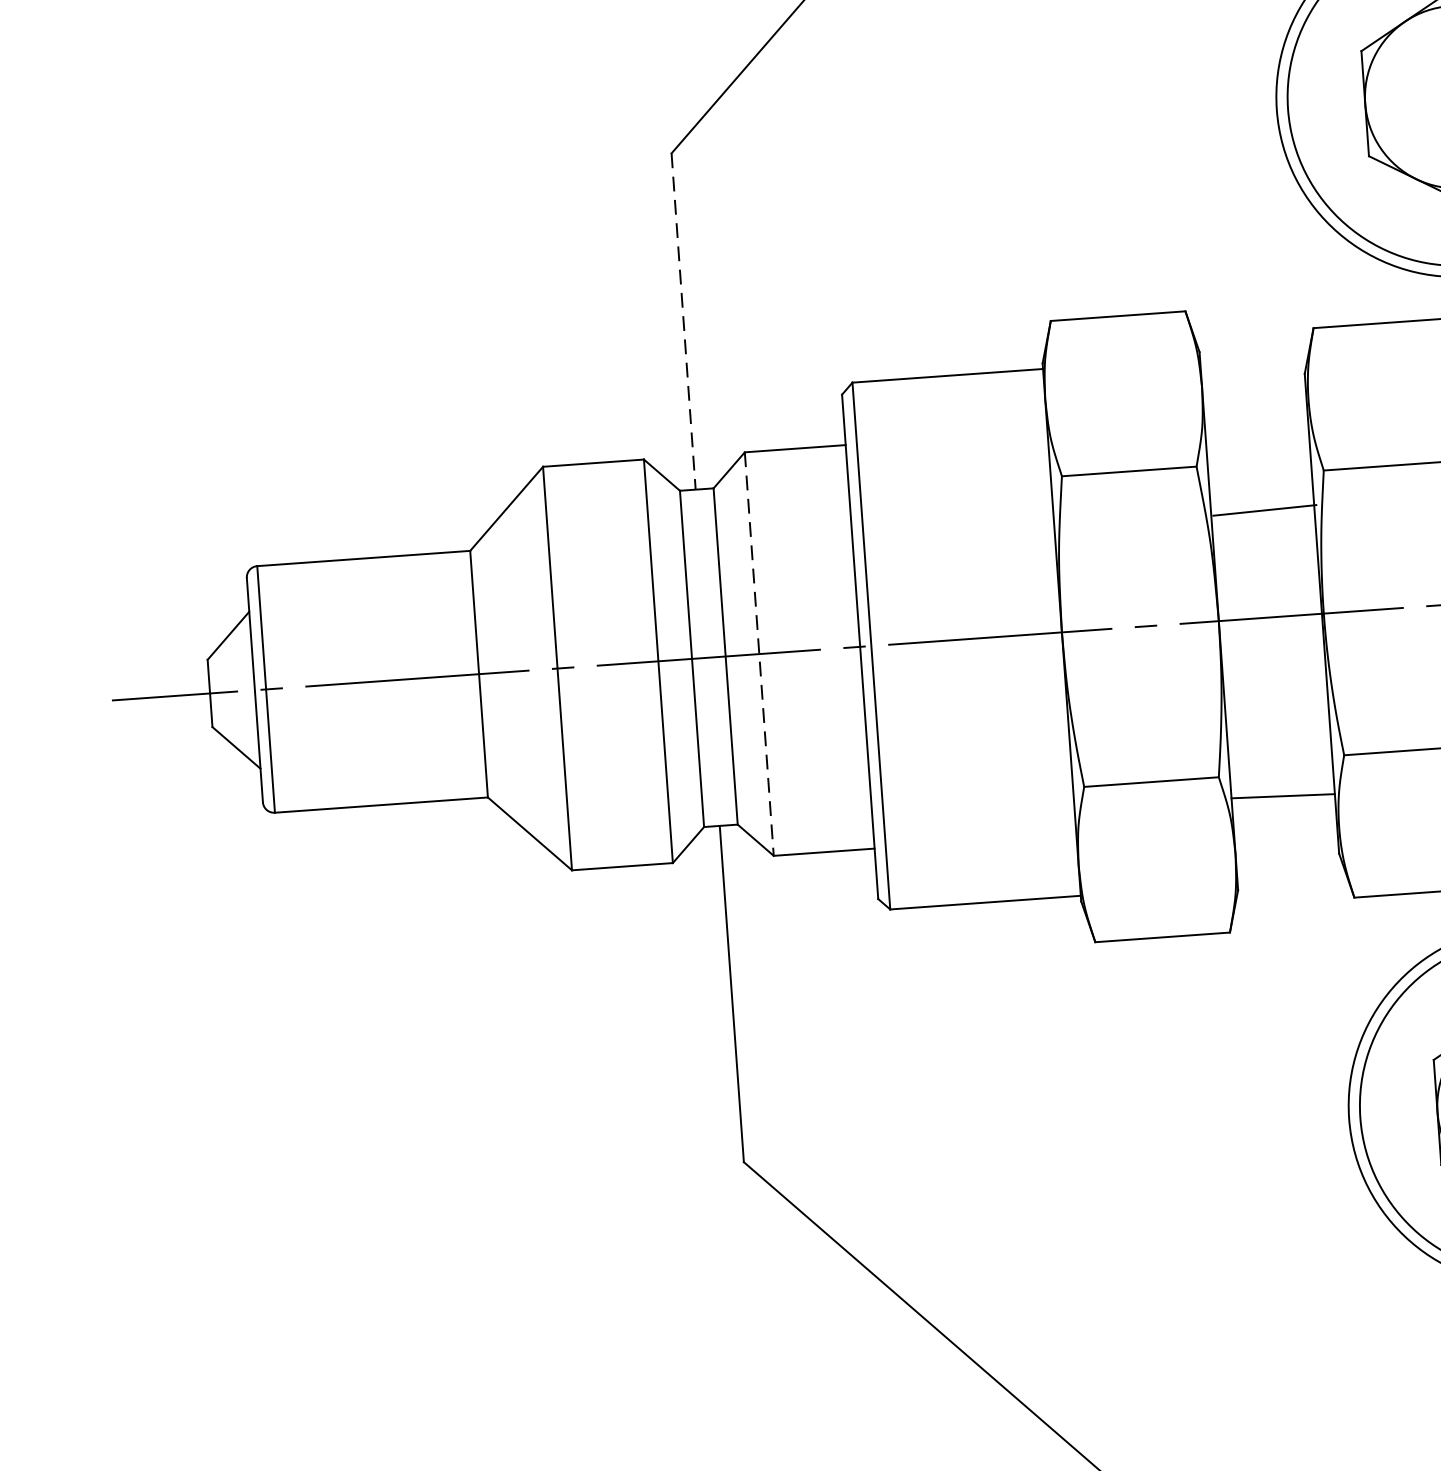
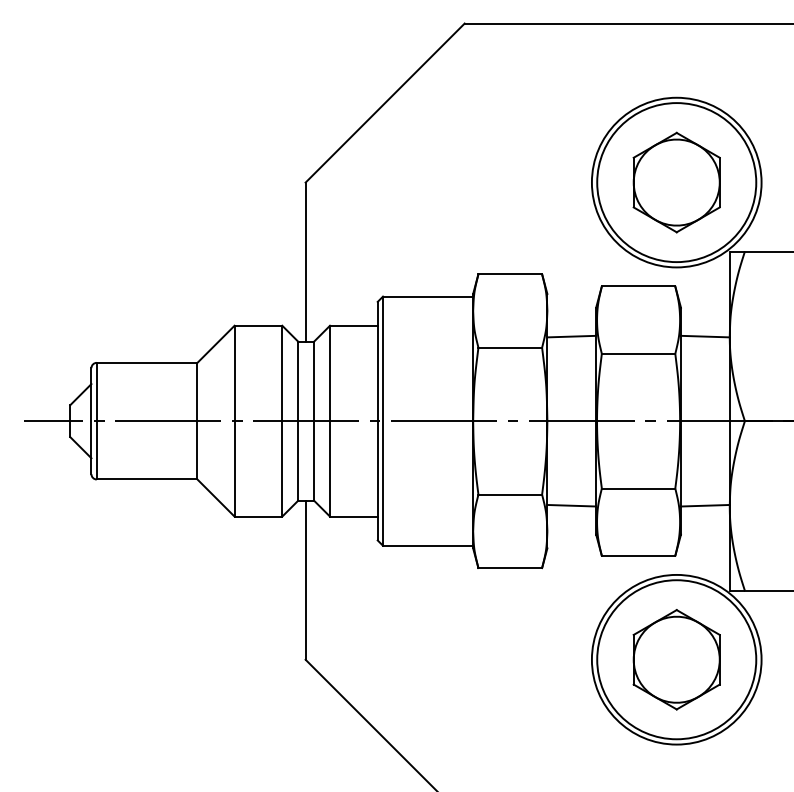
line: (683, 322) -> (305, 262), dashed -> solid
line: (1264, 510) -> (571, 336), moved
line: (760, 654) -> (330, 421), dashed -> solid

